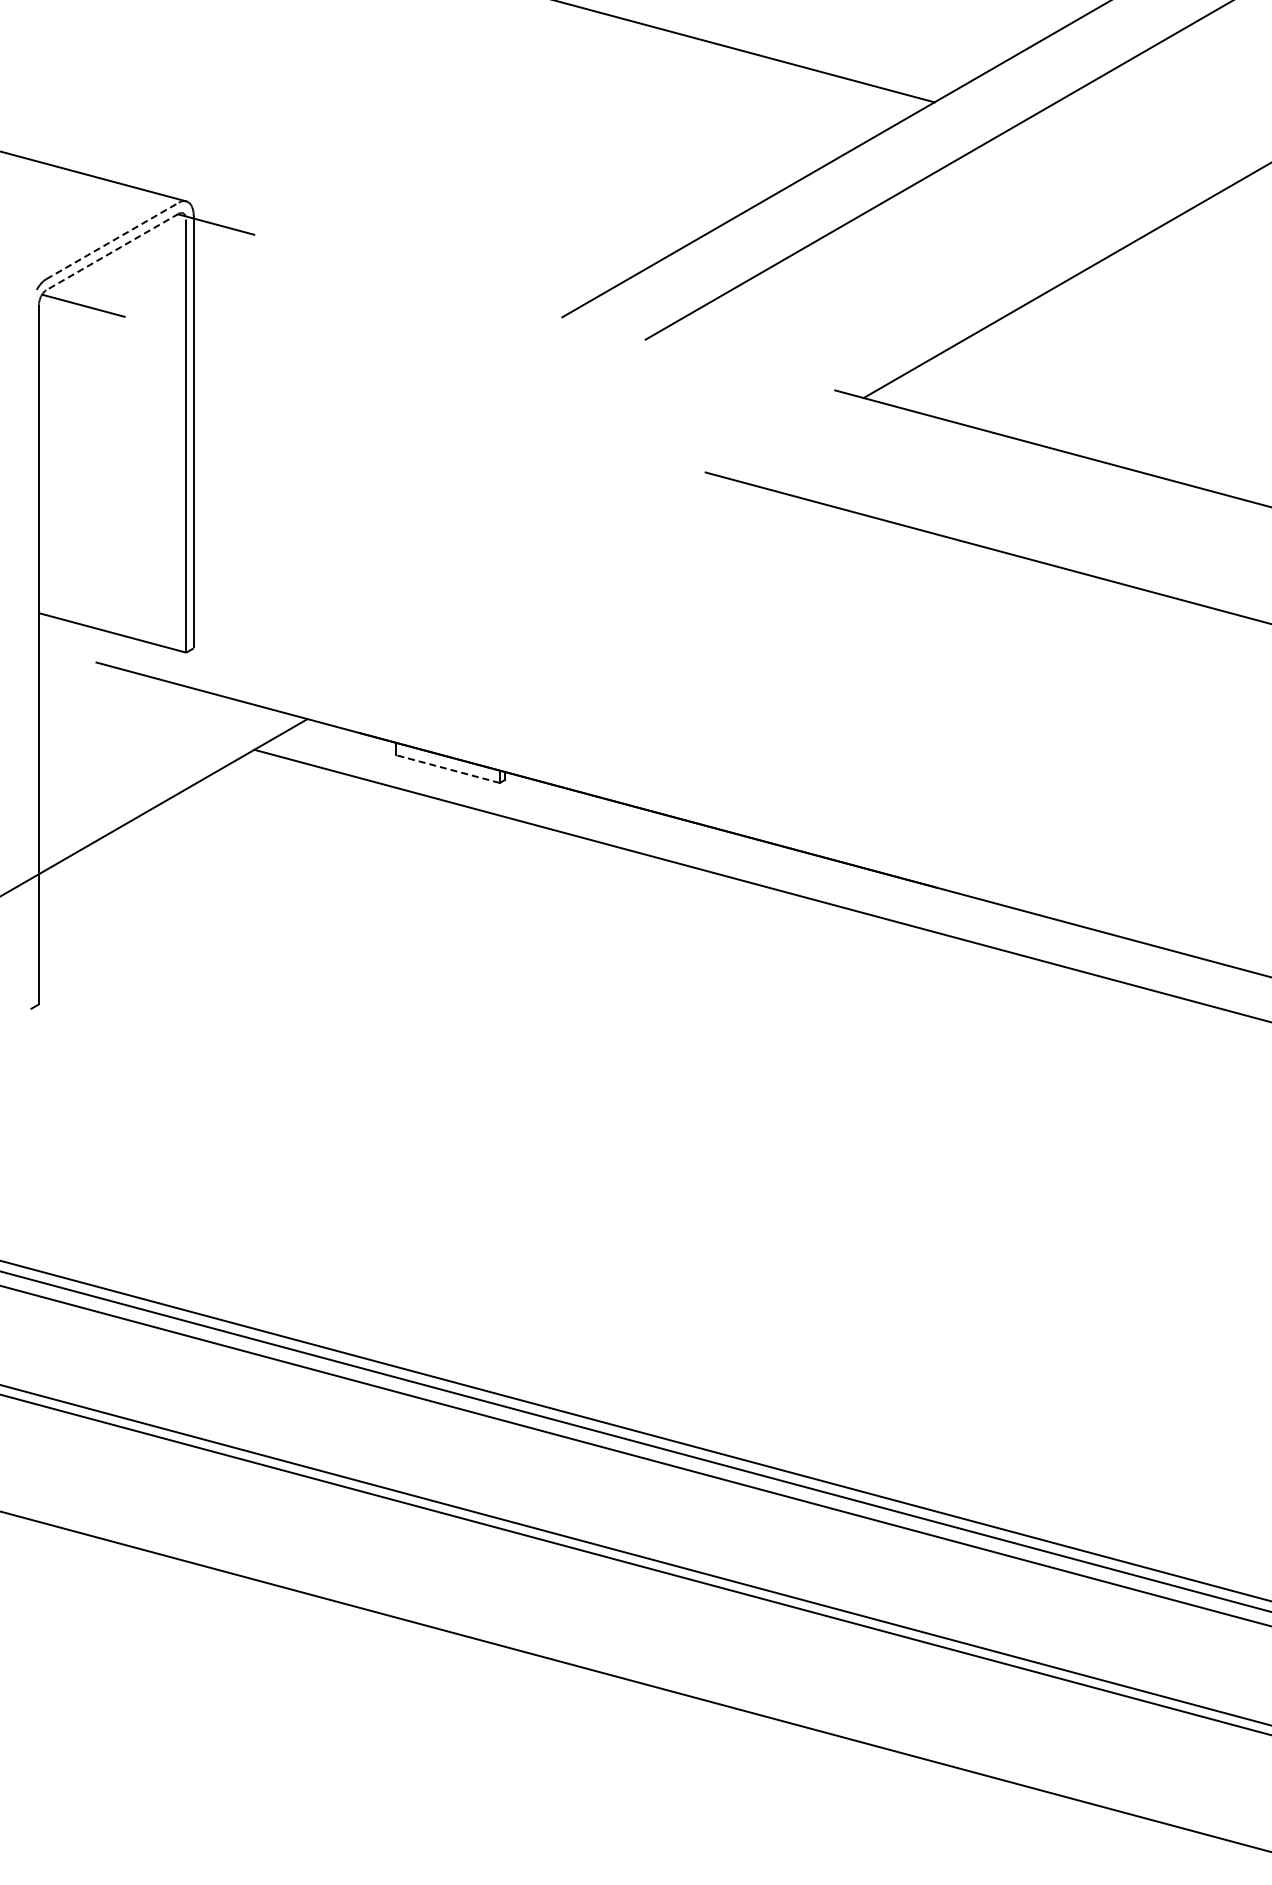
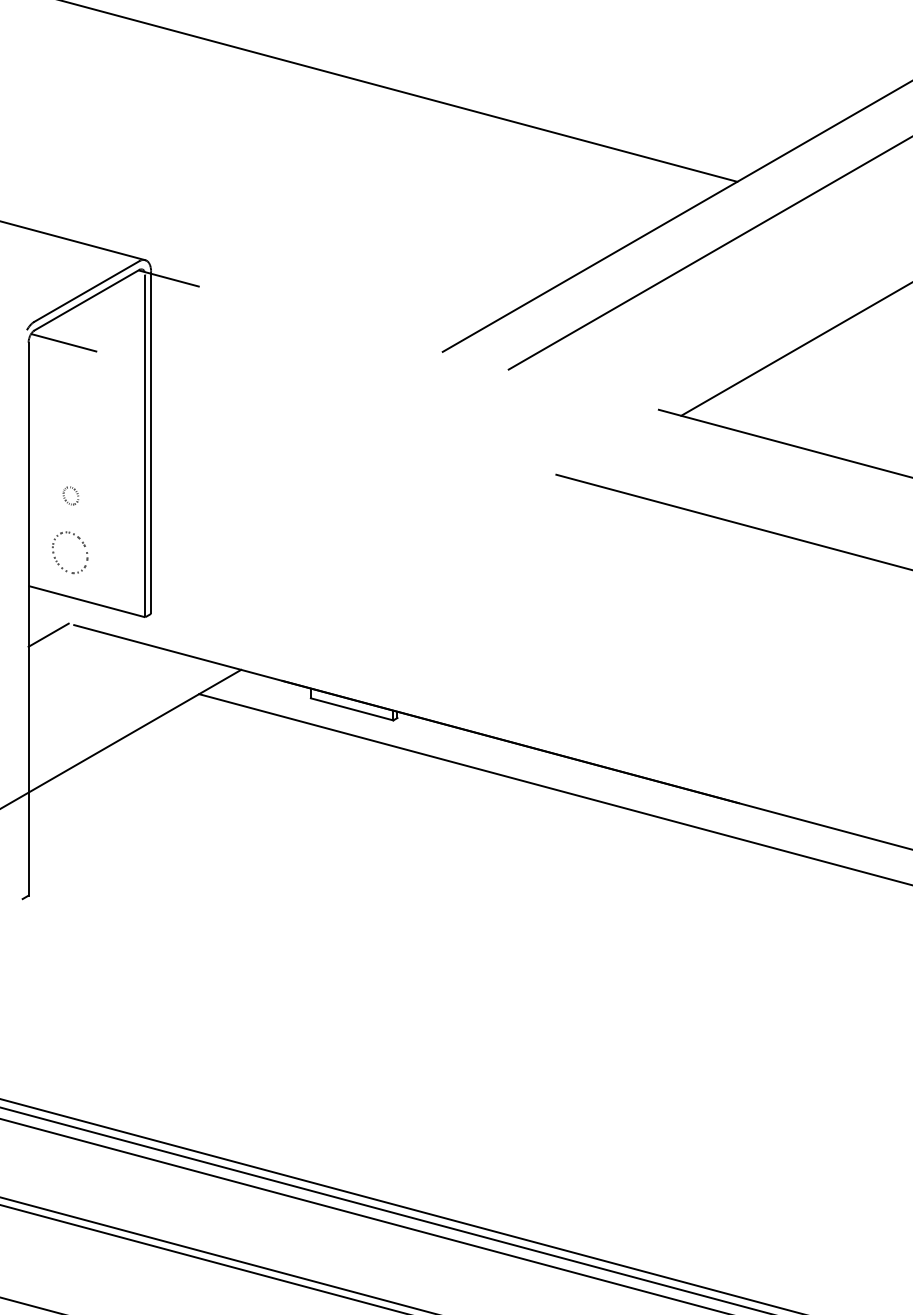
line: (112, 240) -> (86, 291), dashed -> solid
line: (112, 251) -> (86, 299), dashed -> solid
part: (99, 496) -> (76, 493), added
part: (108, 562) -> (83, 545), added
line: (63, 674) -> (48, 634), added
line: (447, 769) -> (351, 709), dashed -> solid

